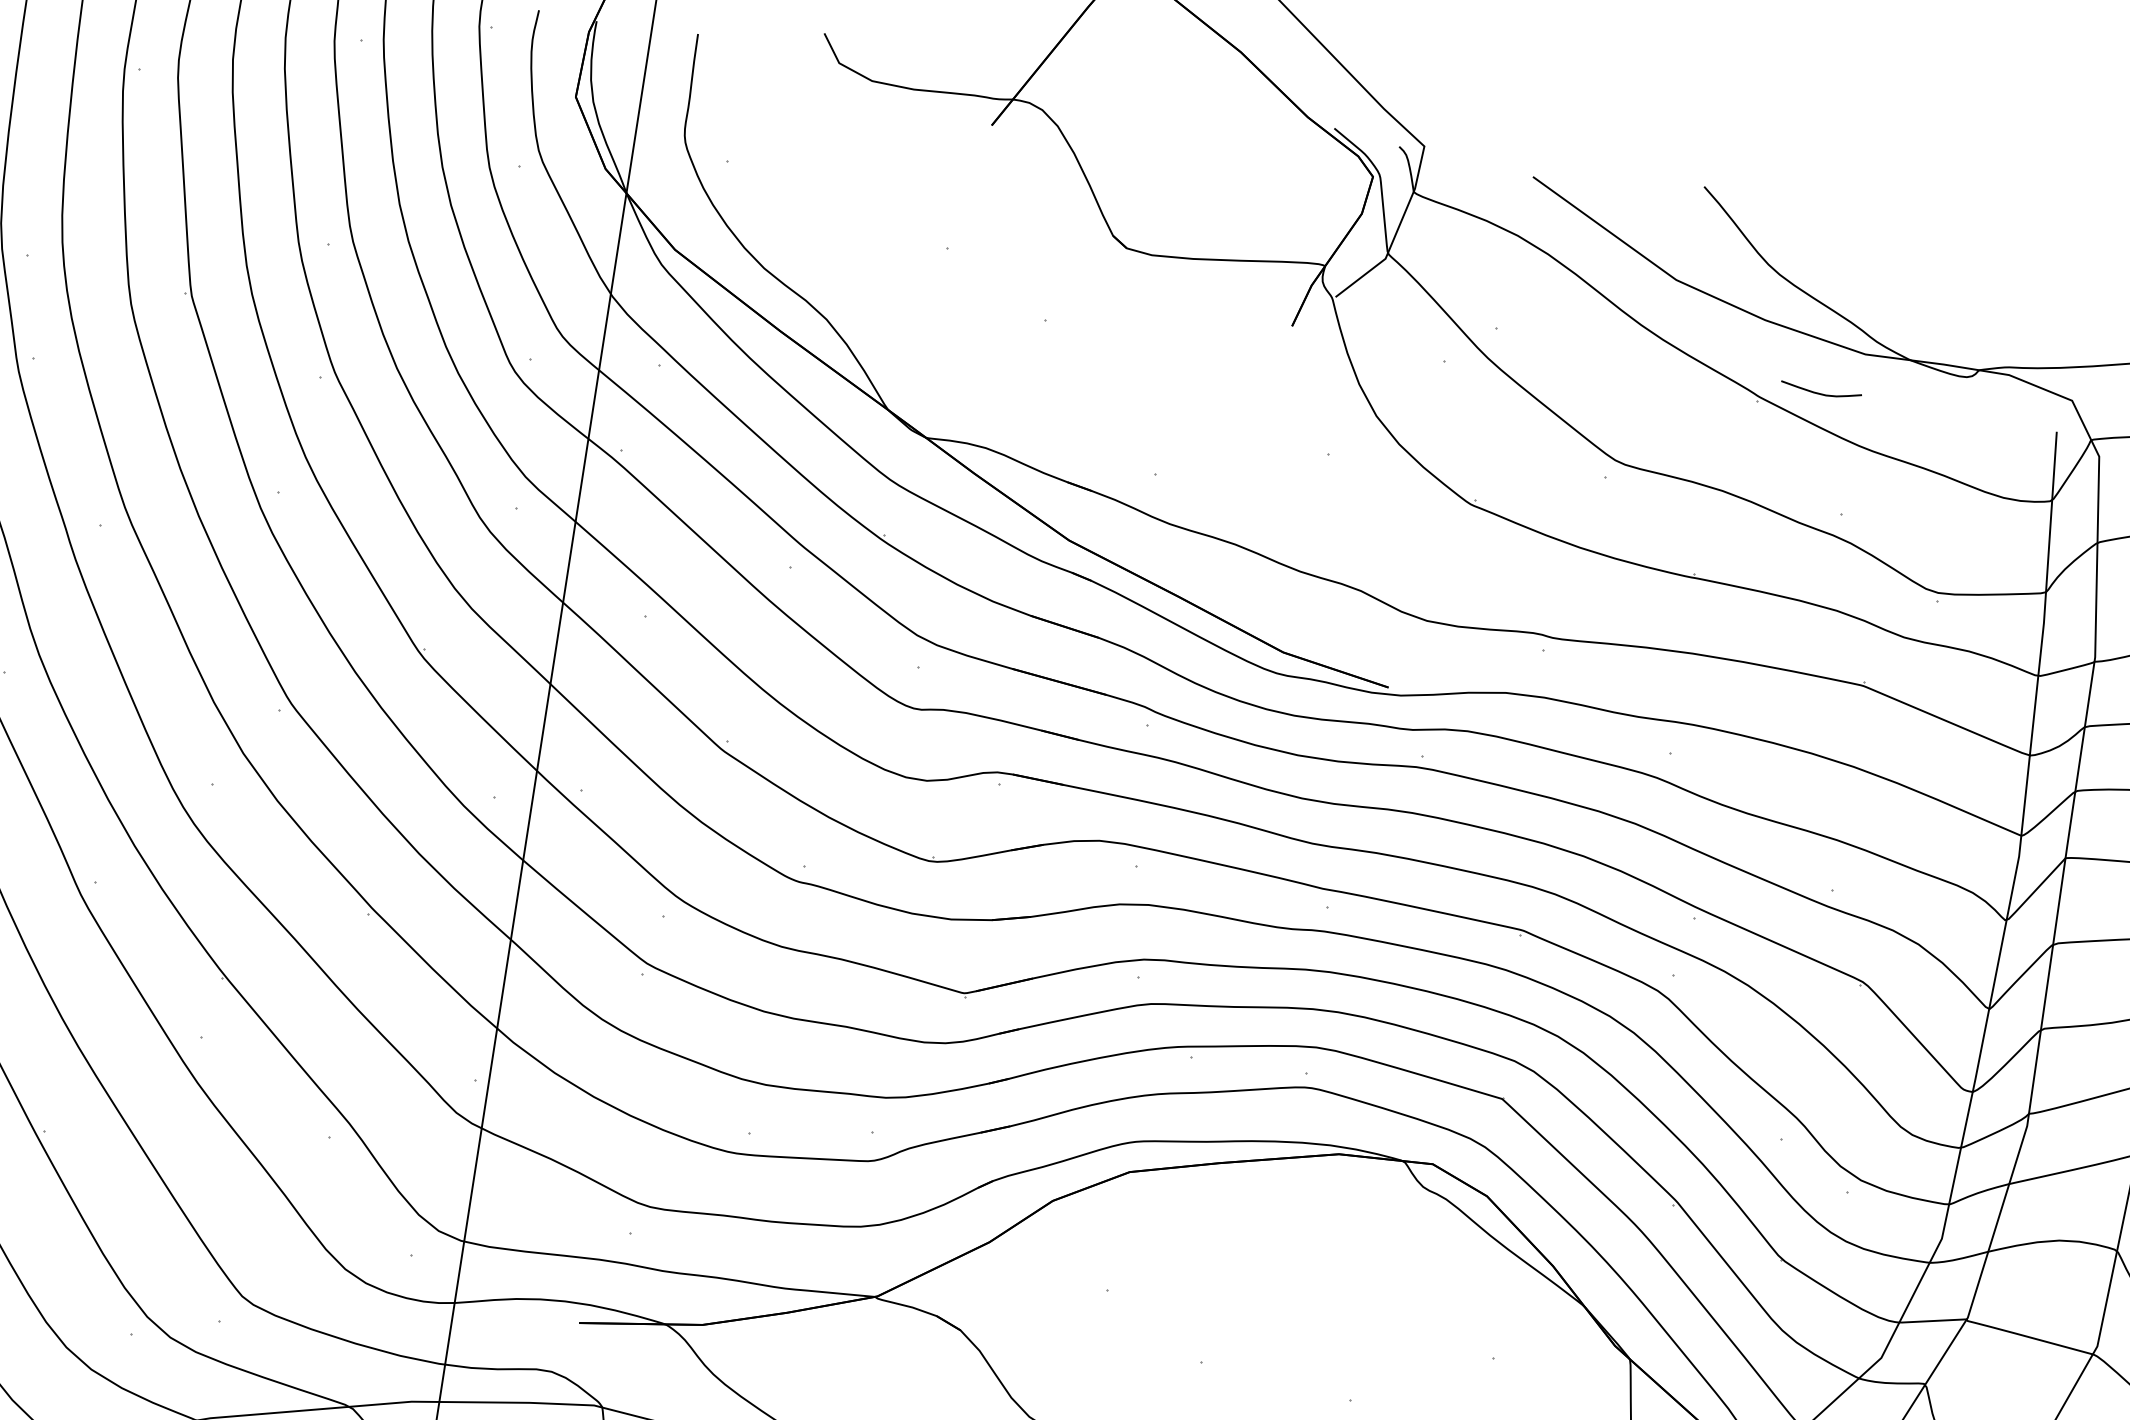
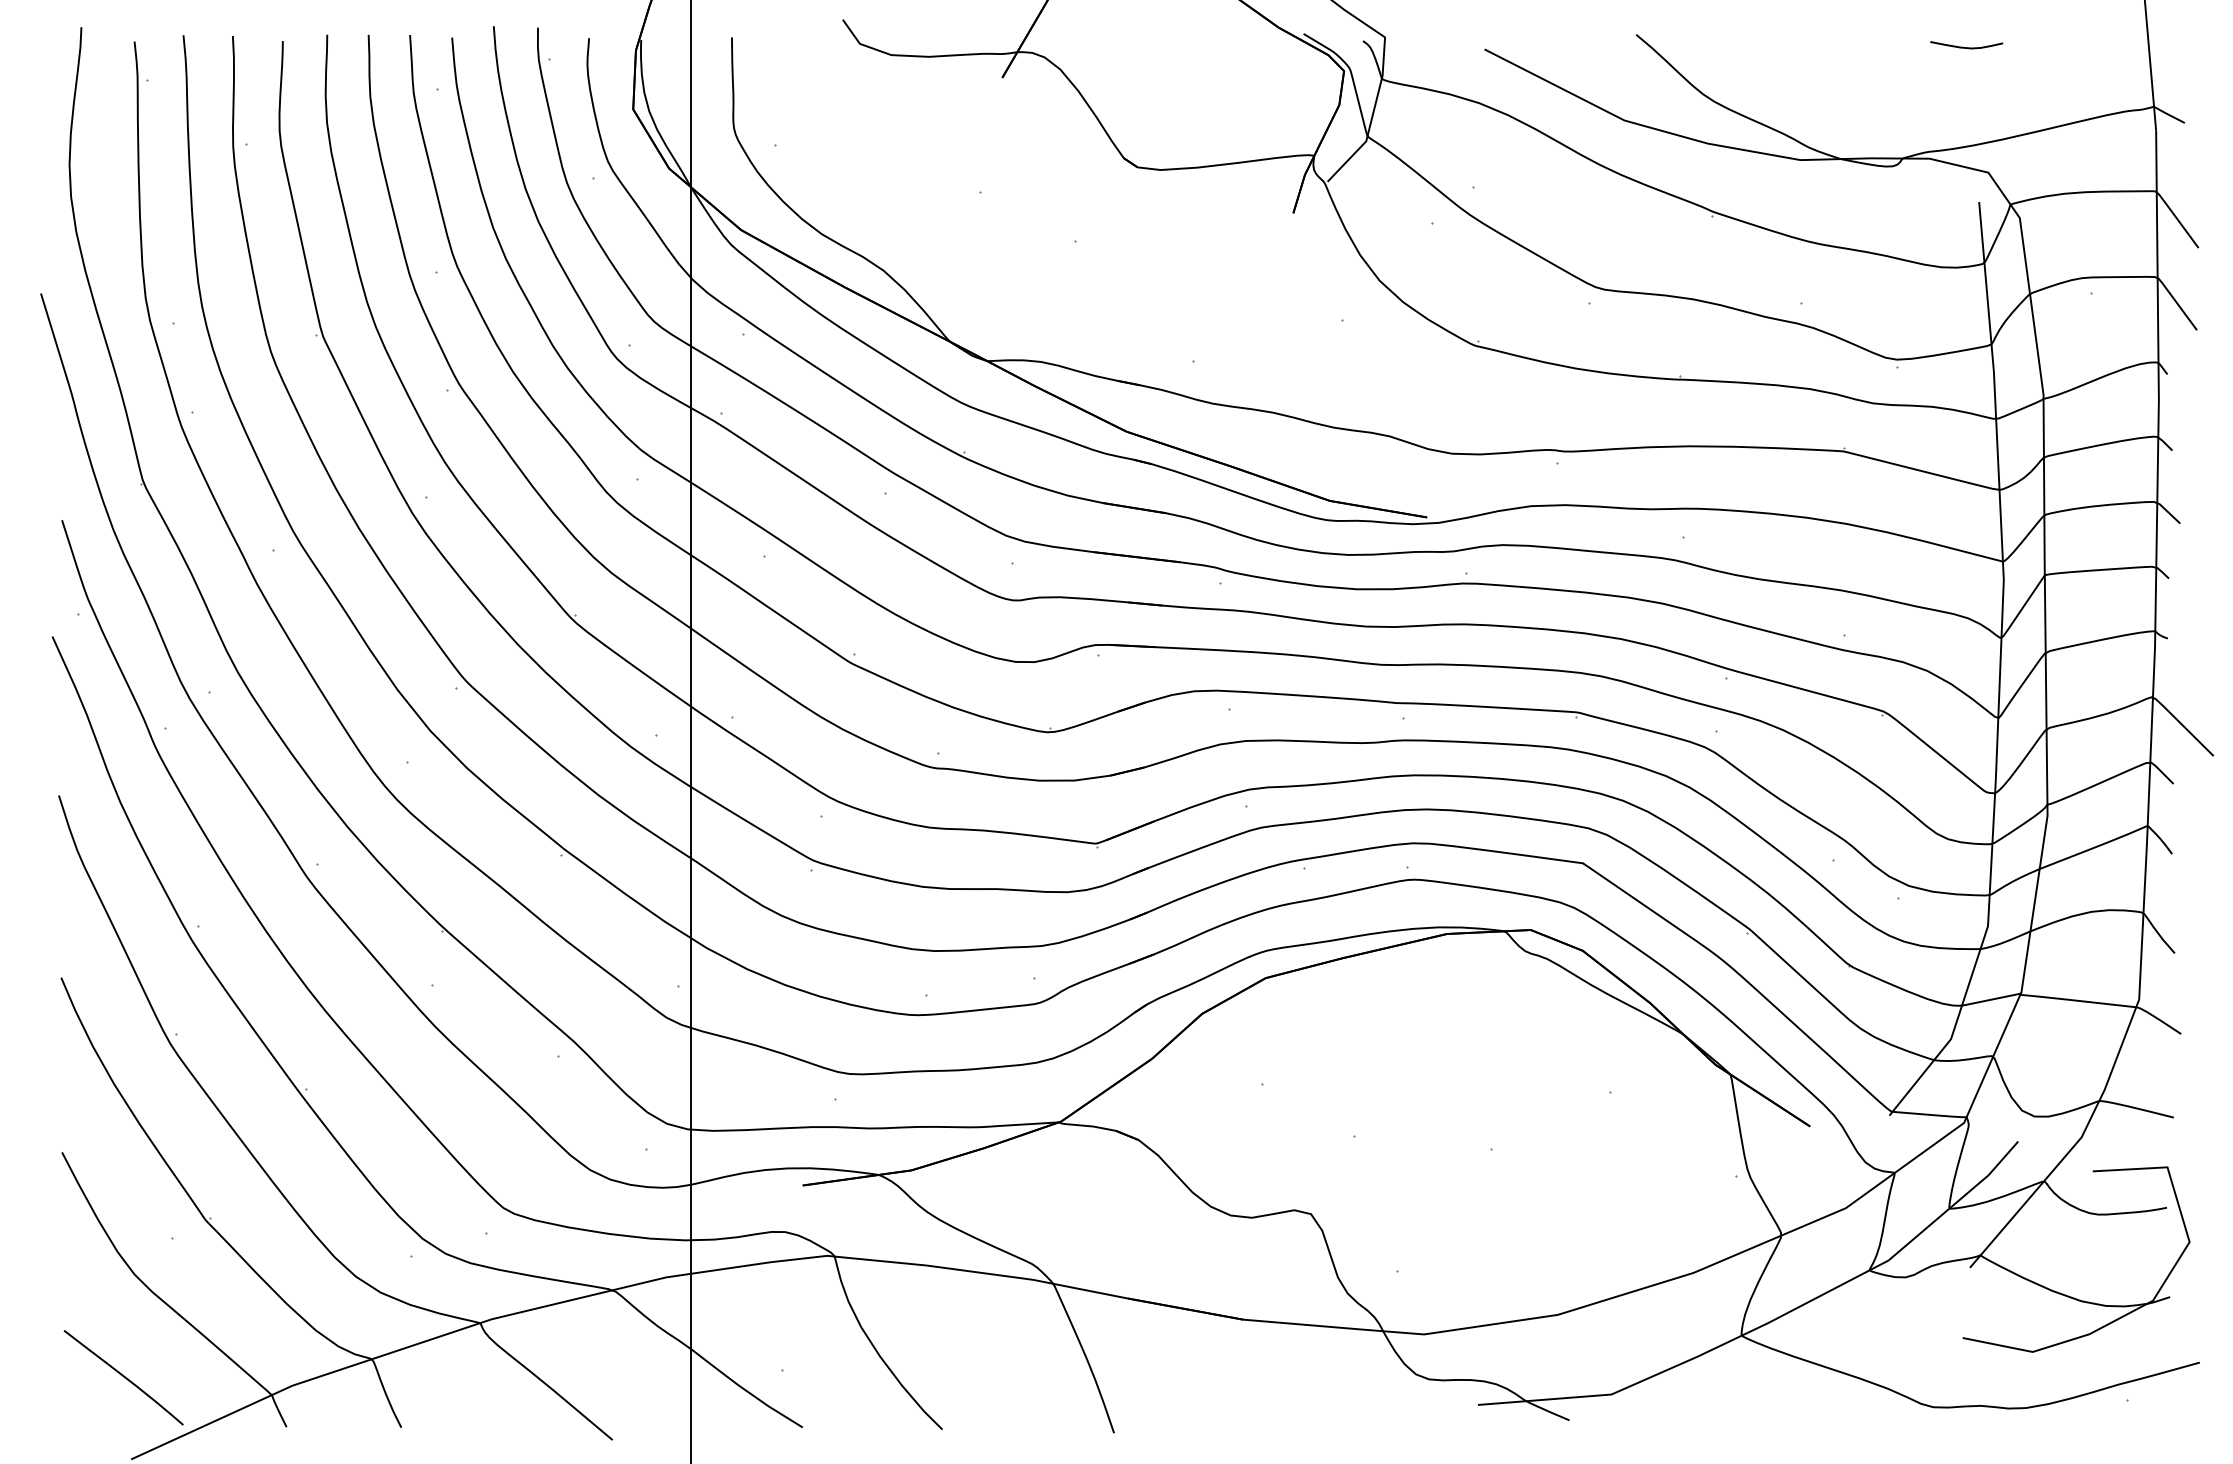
curve: (1820, 393) -> (1966, 47), moved

